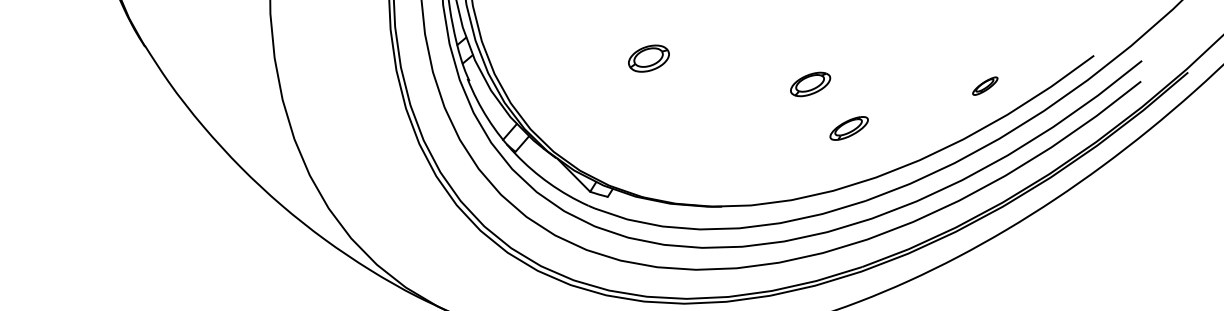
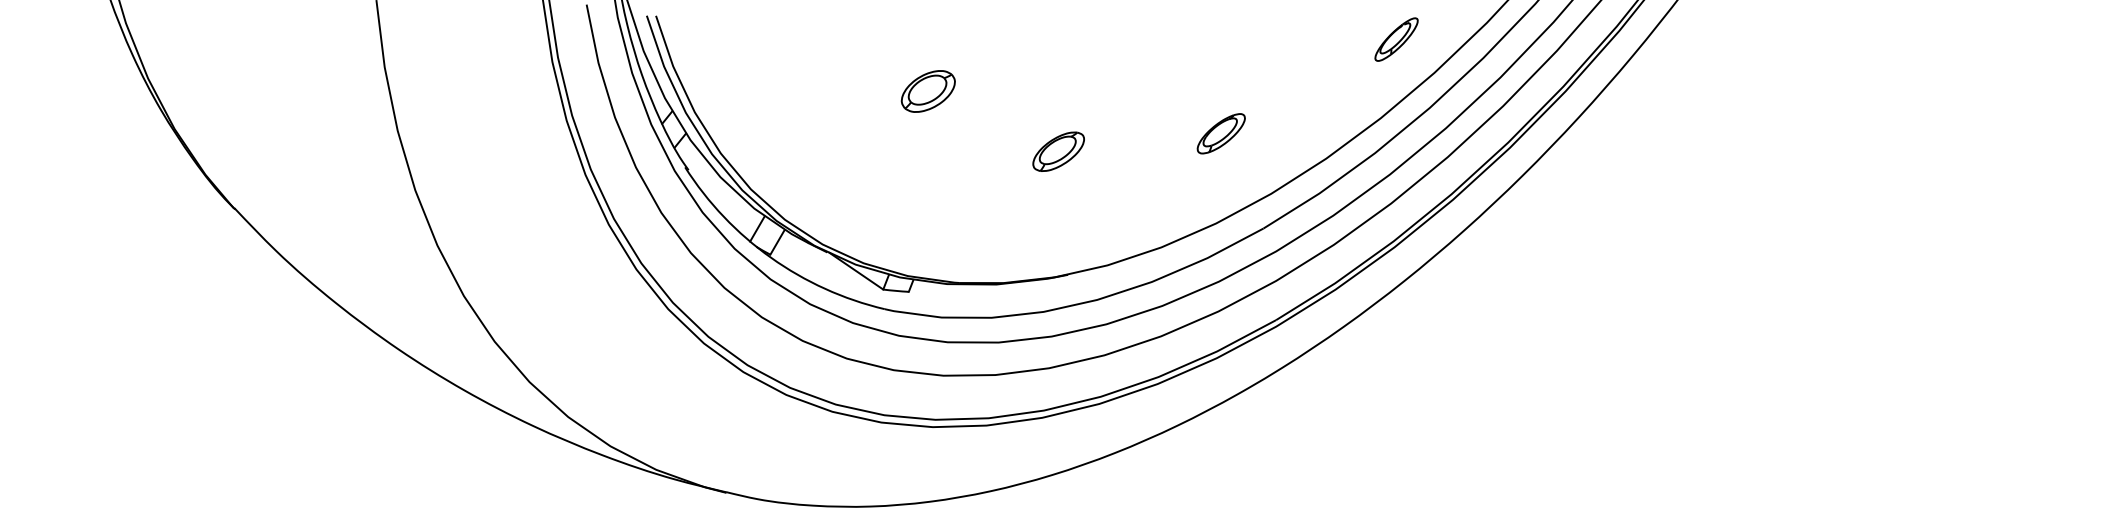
part: (810, 84) -> (1058, 151), moved
part: (985, 86) -> (1396, 39), size x1.43

